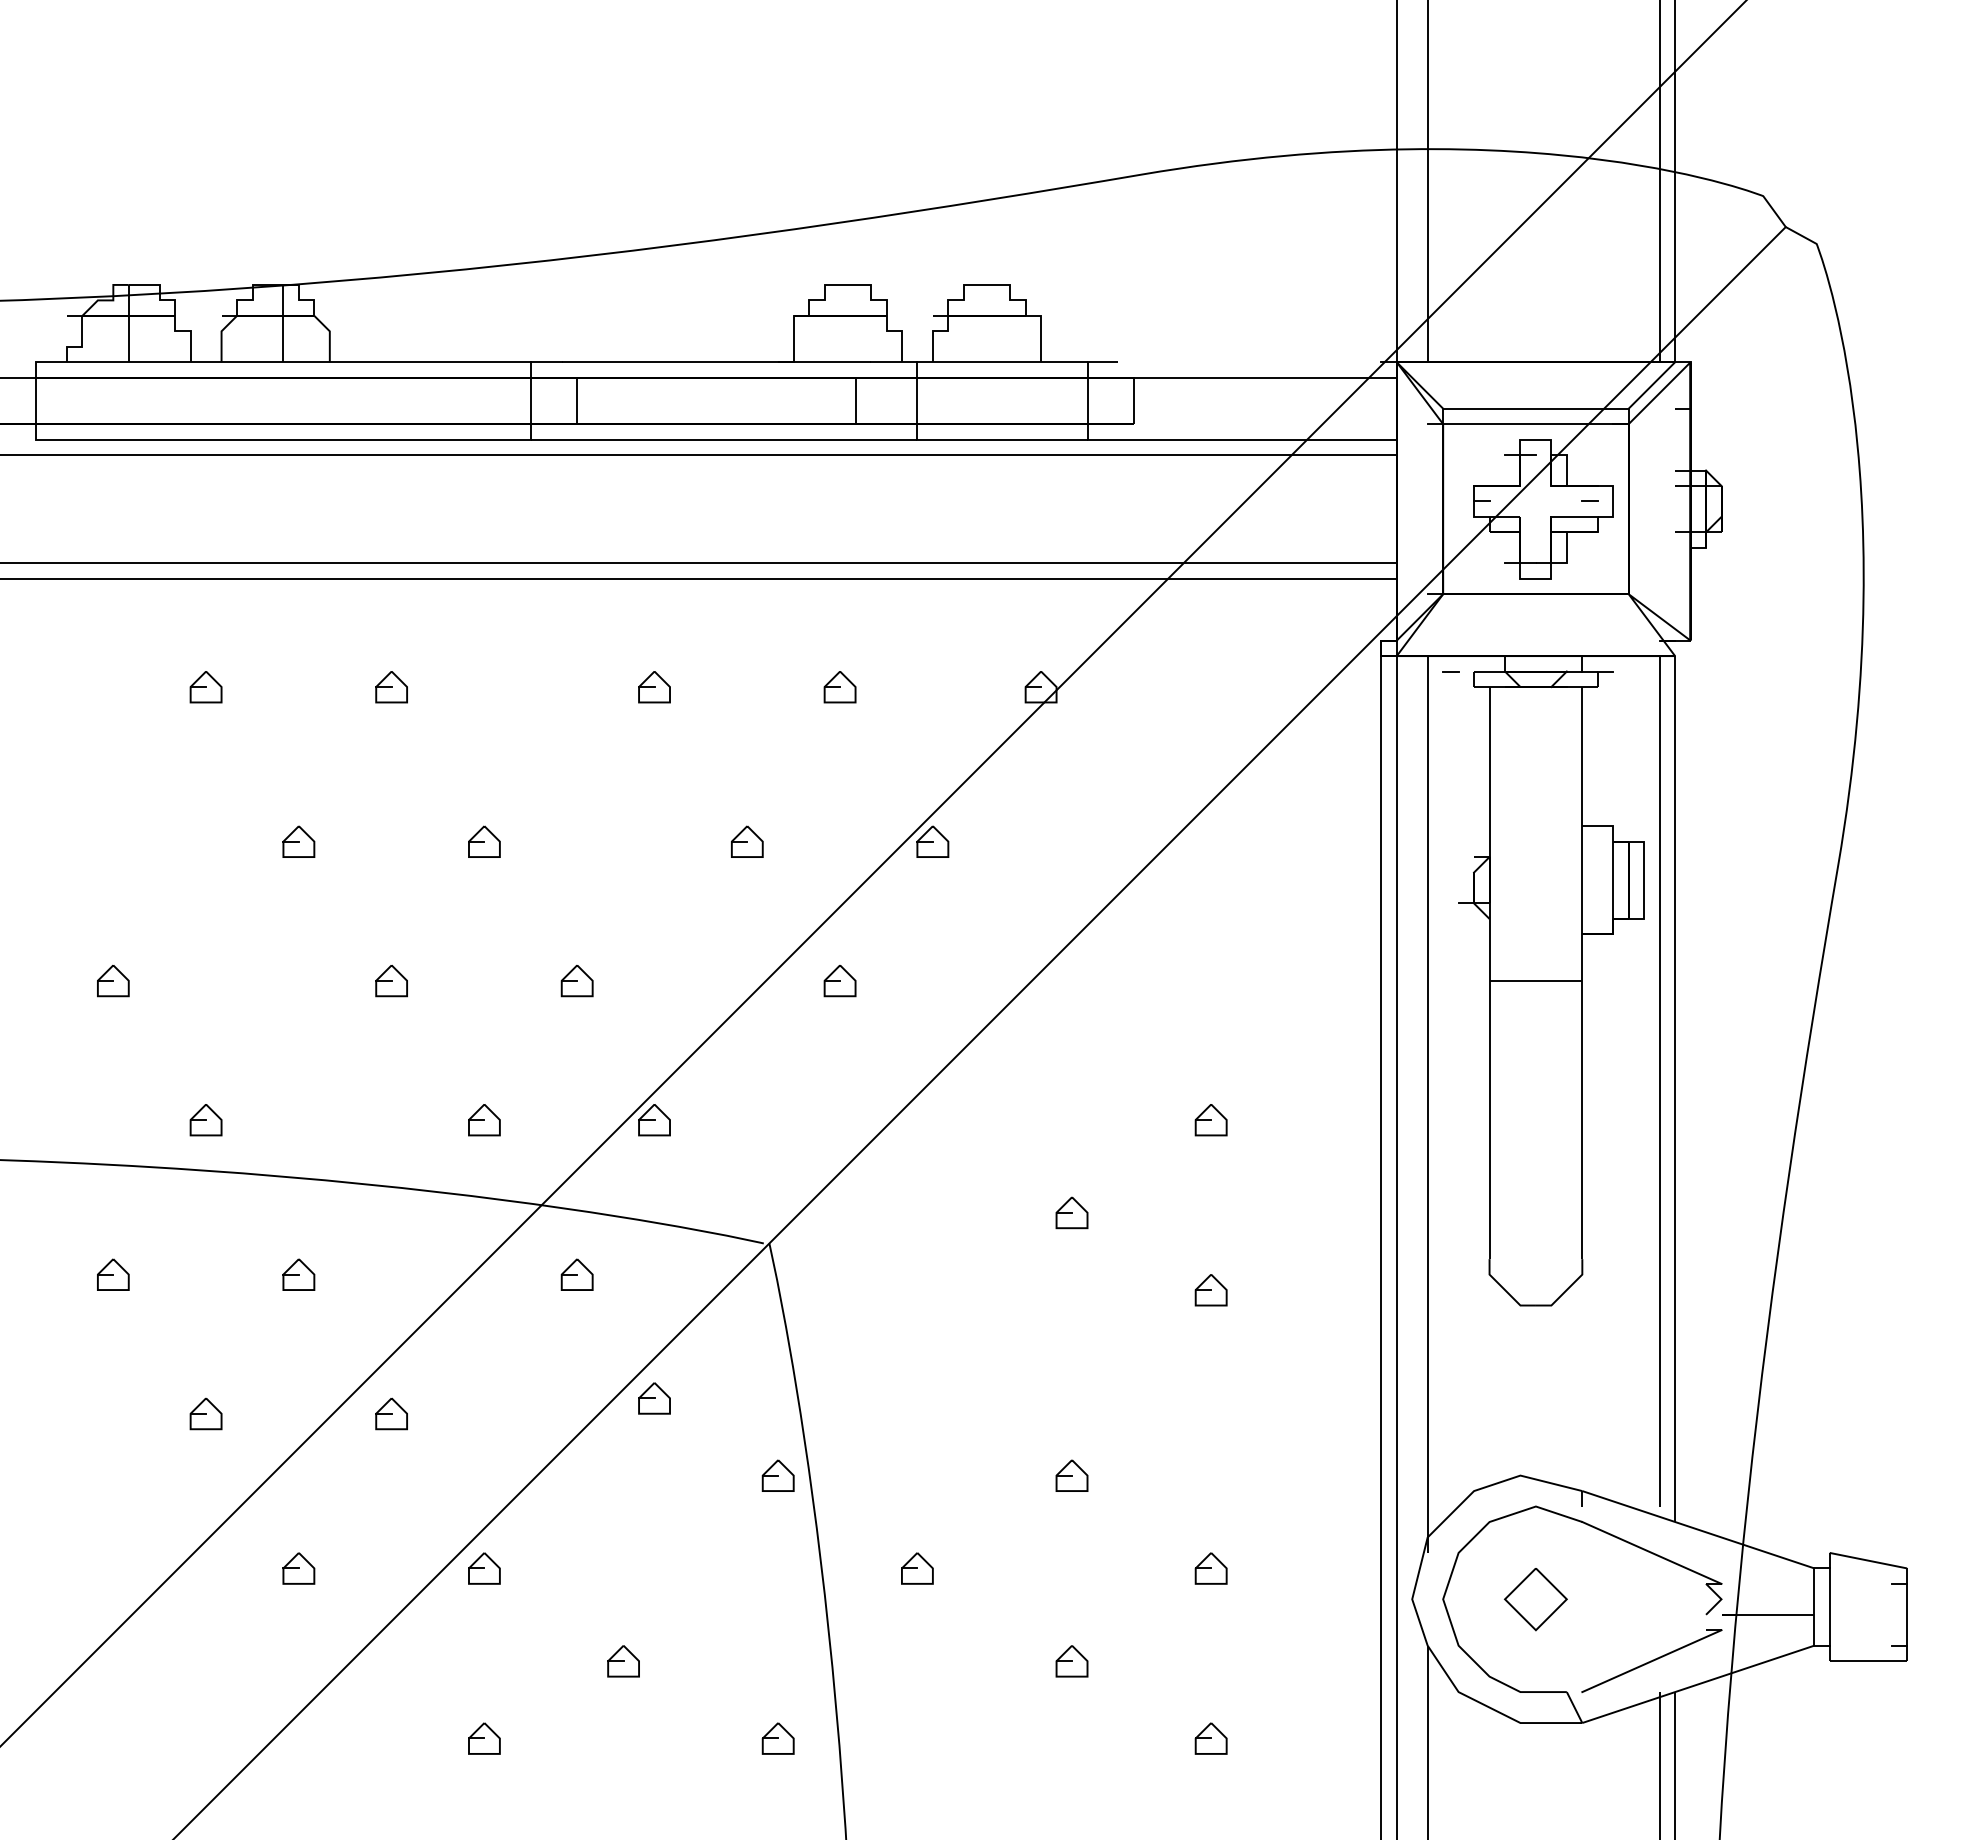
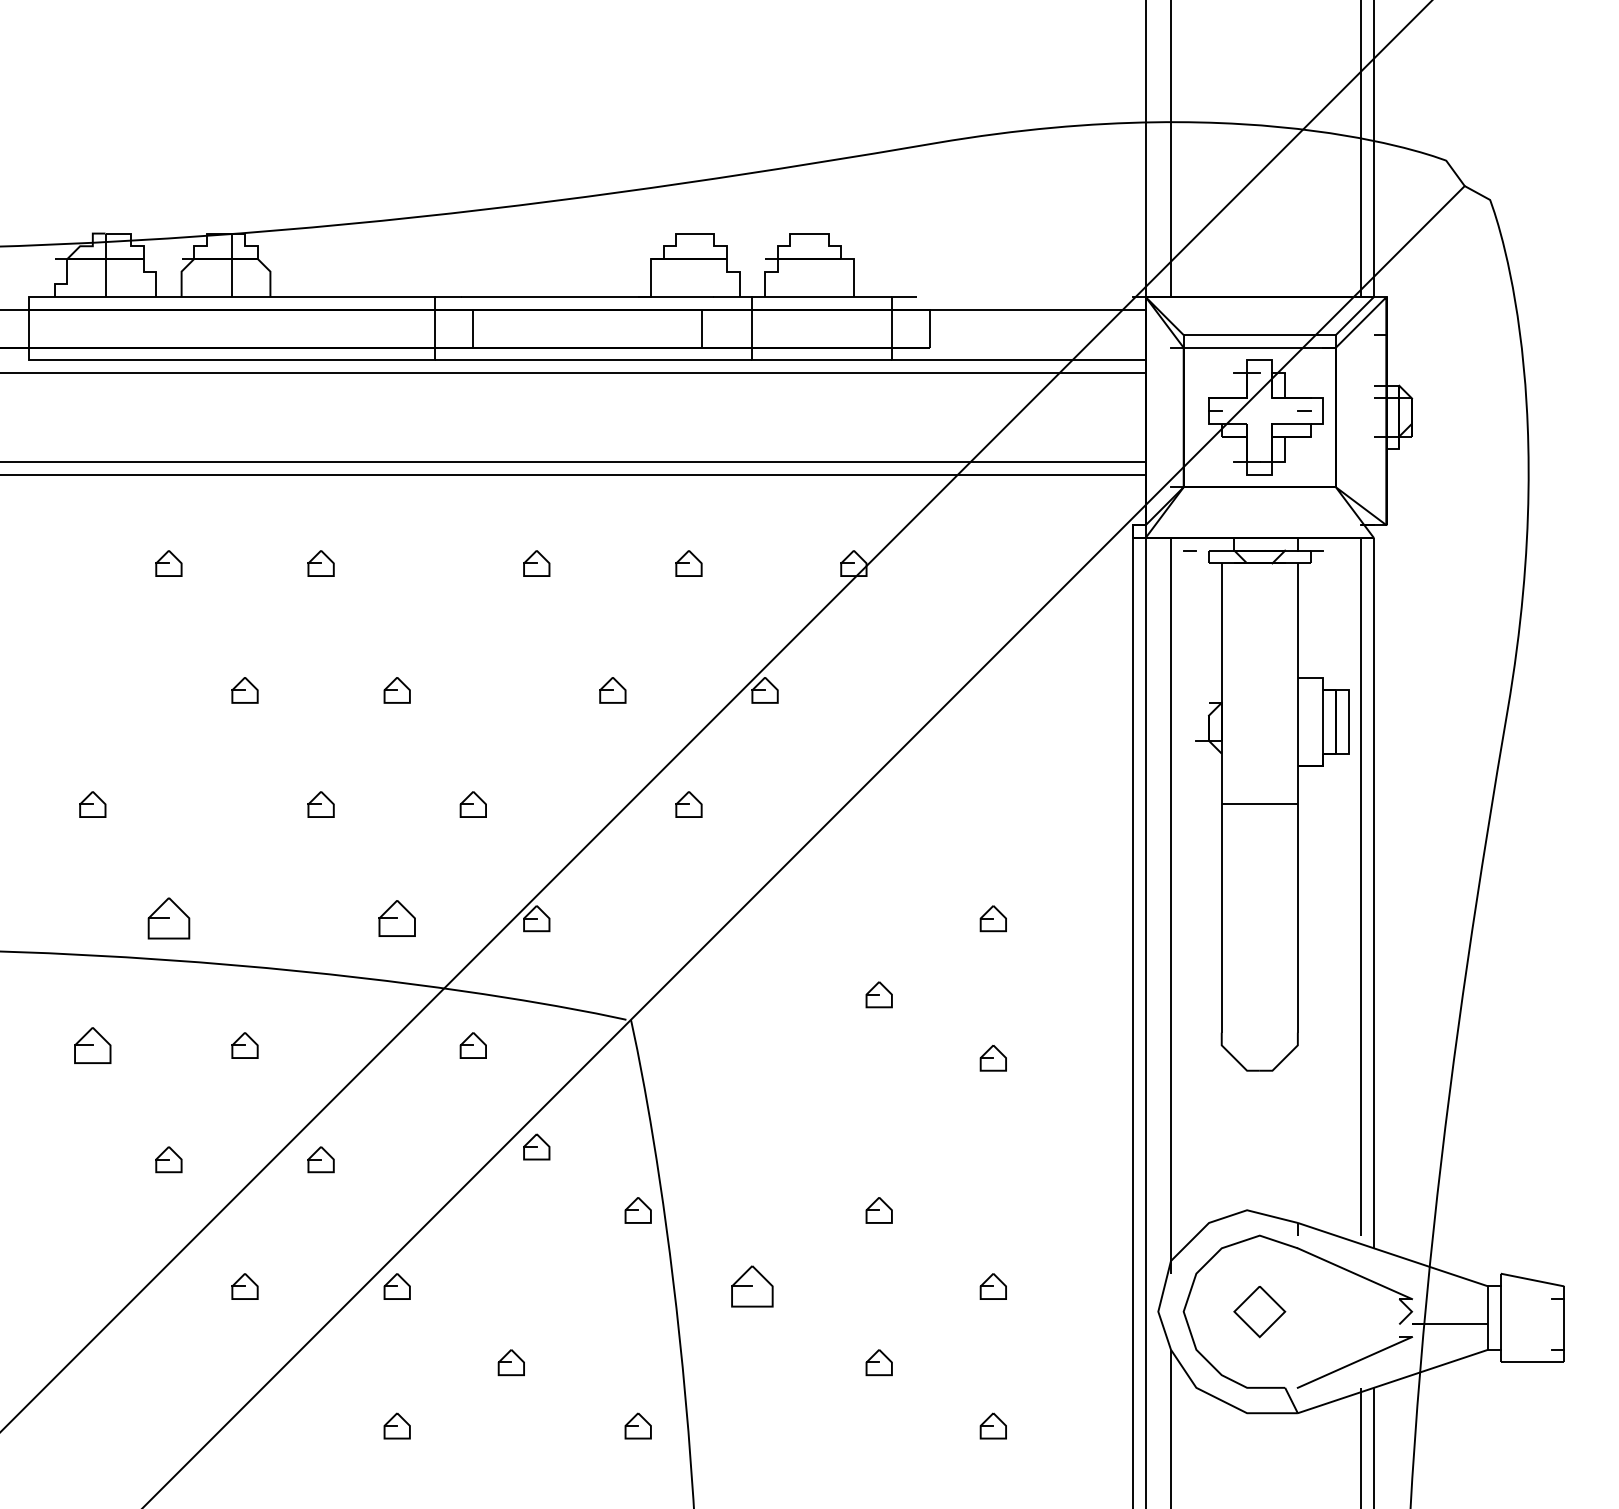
part: (205, 1120) -> (168, 918), size x1.6
part: (484, 1120) -> (397, 918), size x1.4
part: (113, 1274) -> (92, 1045), size x1.4
part: (917, 1568) -> (752, 1286), size x1.6

